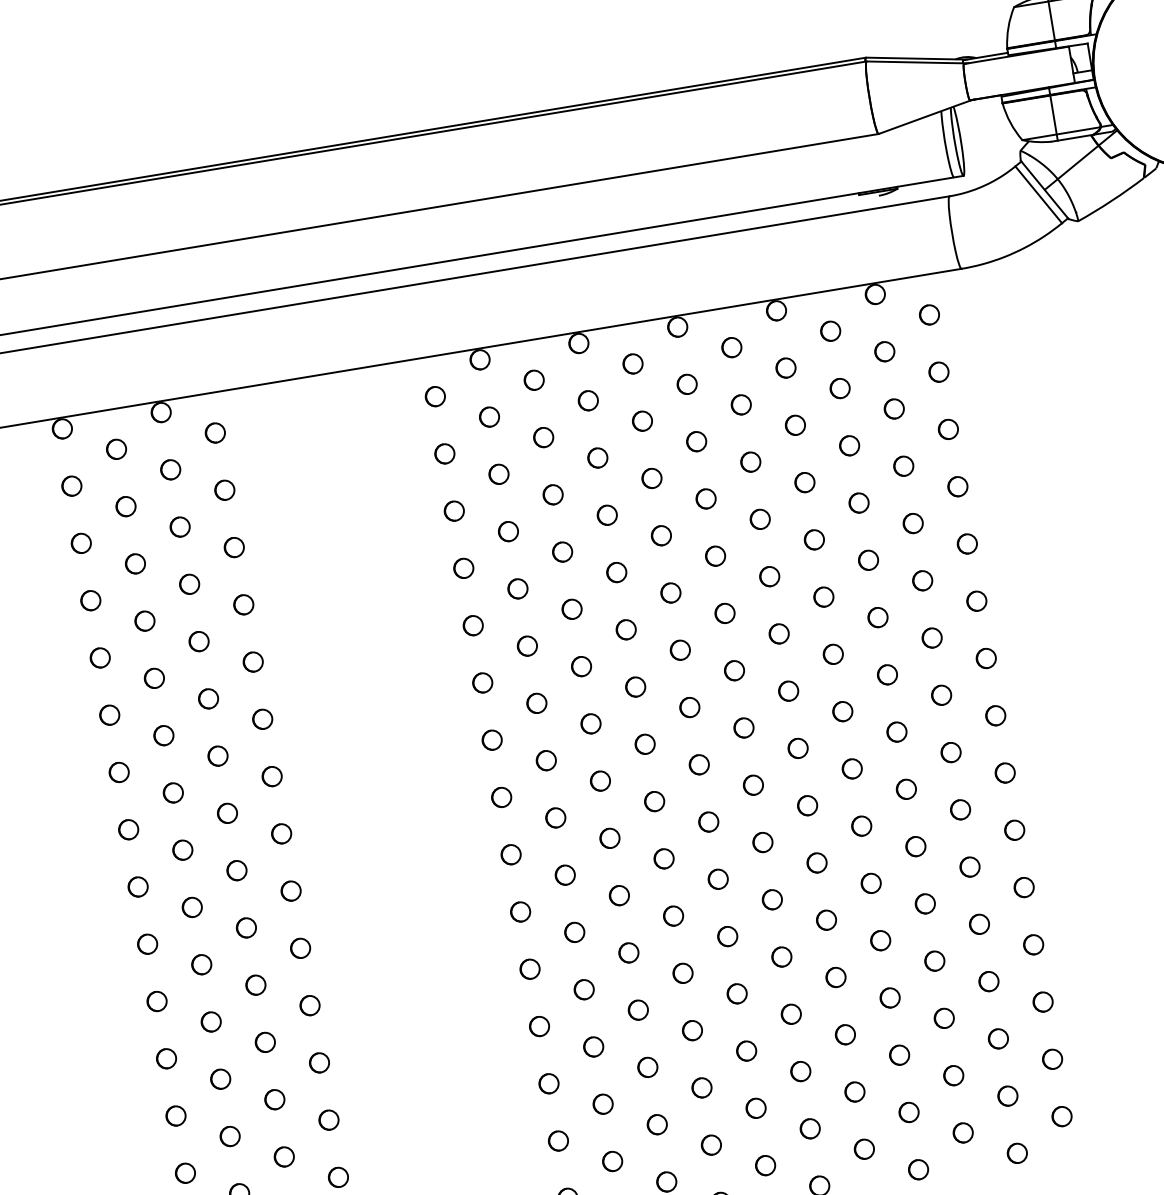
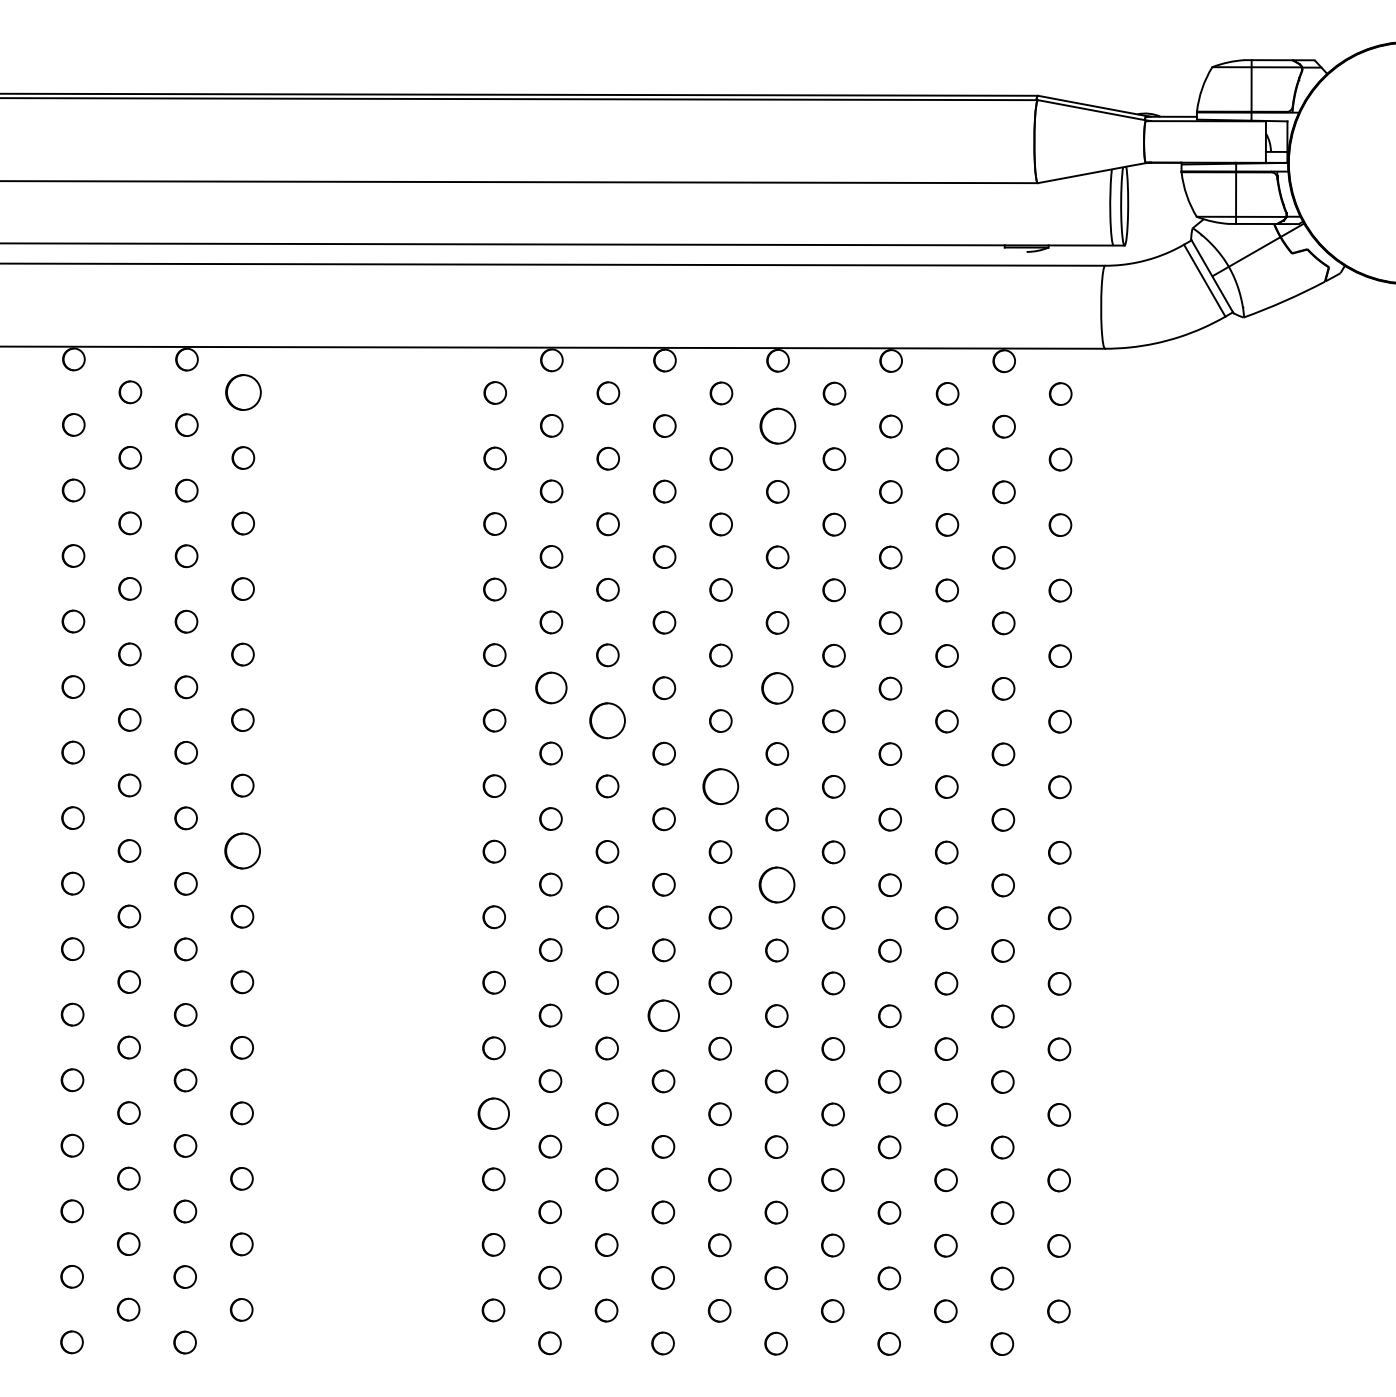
part: (686, 384) -> (777, 426), size x1.6
part: (215, 433) -> (243, 392), size x1.6
part: (725, 613) -> (777, 688), size x1.4
part: (526, 645) -> (550, 687), size x1.4
part: (581, 666) -> (607, 720), size x1.6
part: (689, 707) -> (720, 786), size x1.6
part: (752, 784) -> (776, 884), size x1.6
part: (281, 834) -> (242, 851), size x1.6
part: (673, 915) -> (663, 1015), size x1.4
part: (539, 1026) -> (493, 1113), size x1.4

